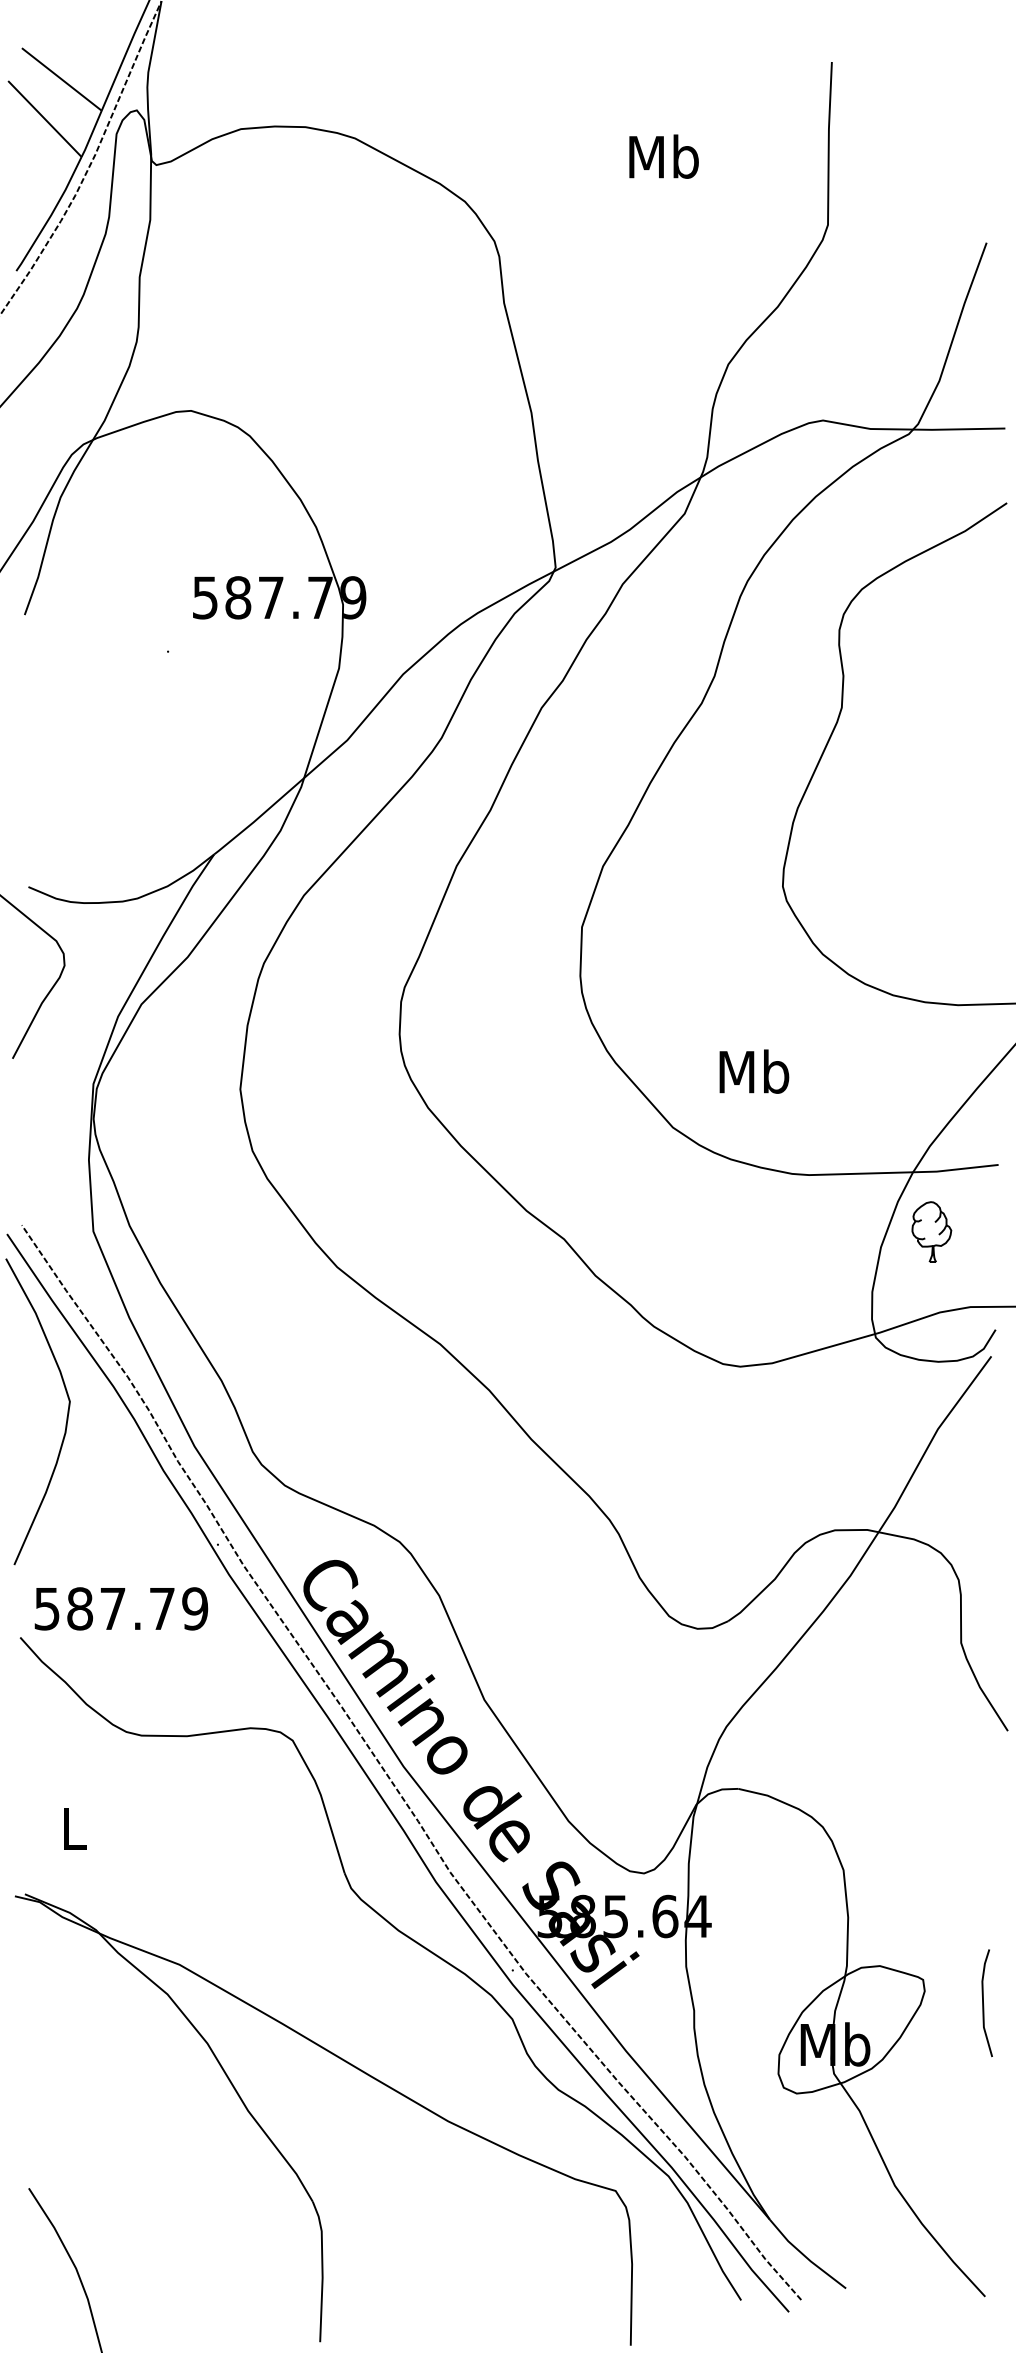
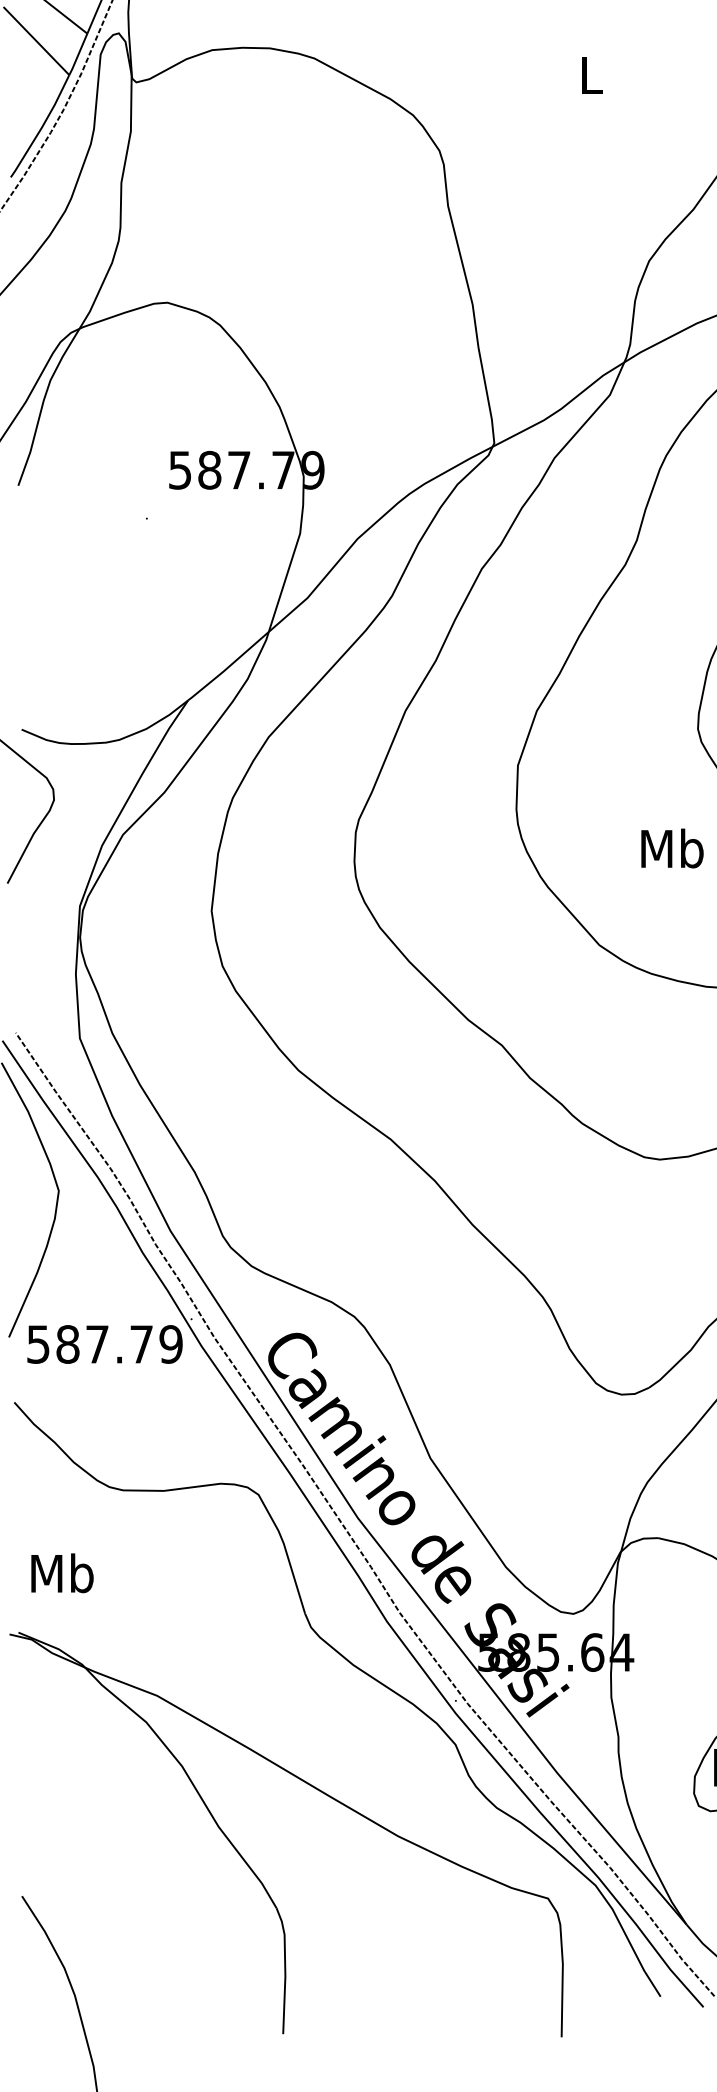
text: (663, 156) -> (590, 74), Mb -> L
text: (754, 1071) -> (672, 848), moved
text: (121, 1608) -> (105, 1344), moved
text: (73, 1827) -> (62, 1572), L -> Mb

